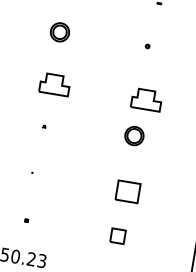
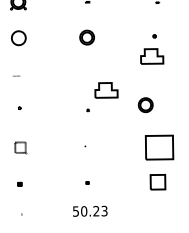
part: (55, 84) -> (106, 90), moved
part: (147, 100) -> (152, 56), moved
part: (134, 135) -> (145, 104), moved
part: (128, 191) -> (159, 147), size x1.6
part: (117, 236) -> (157, 182), size x1.4

